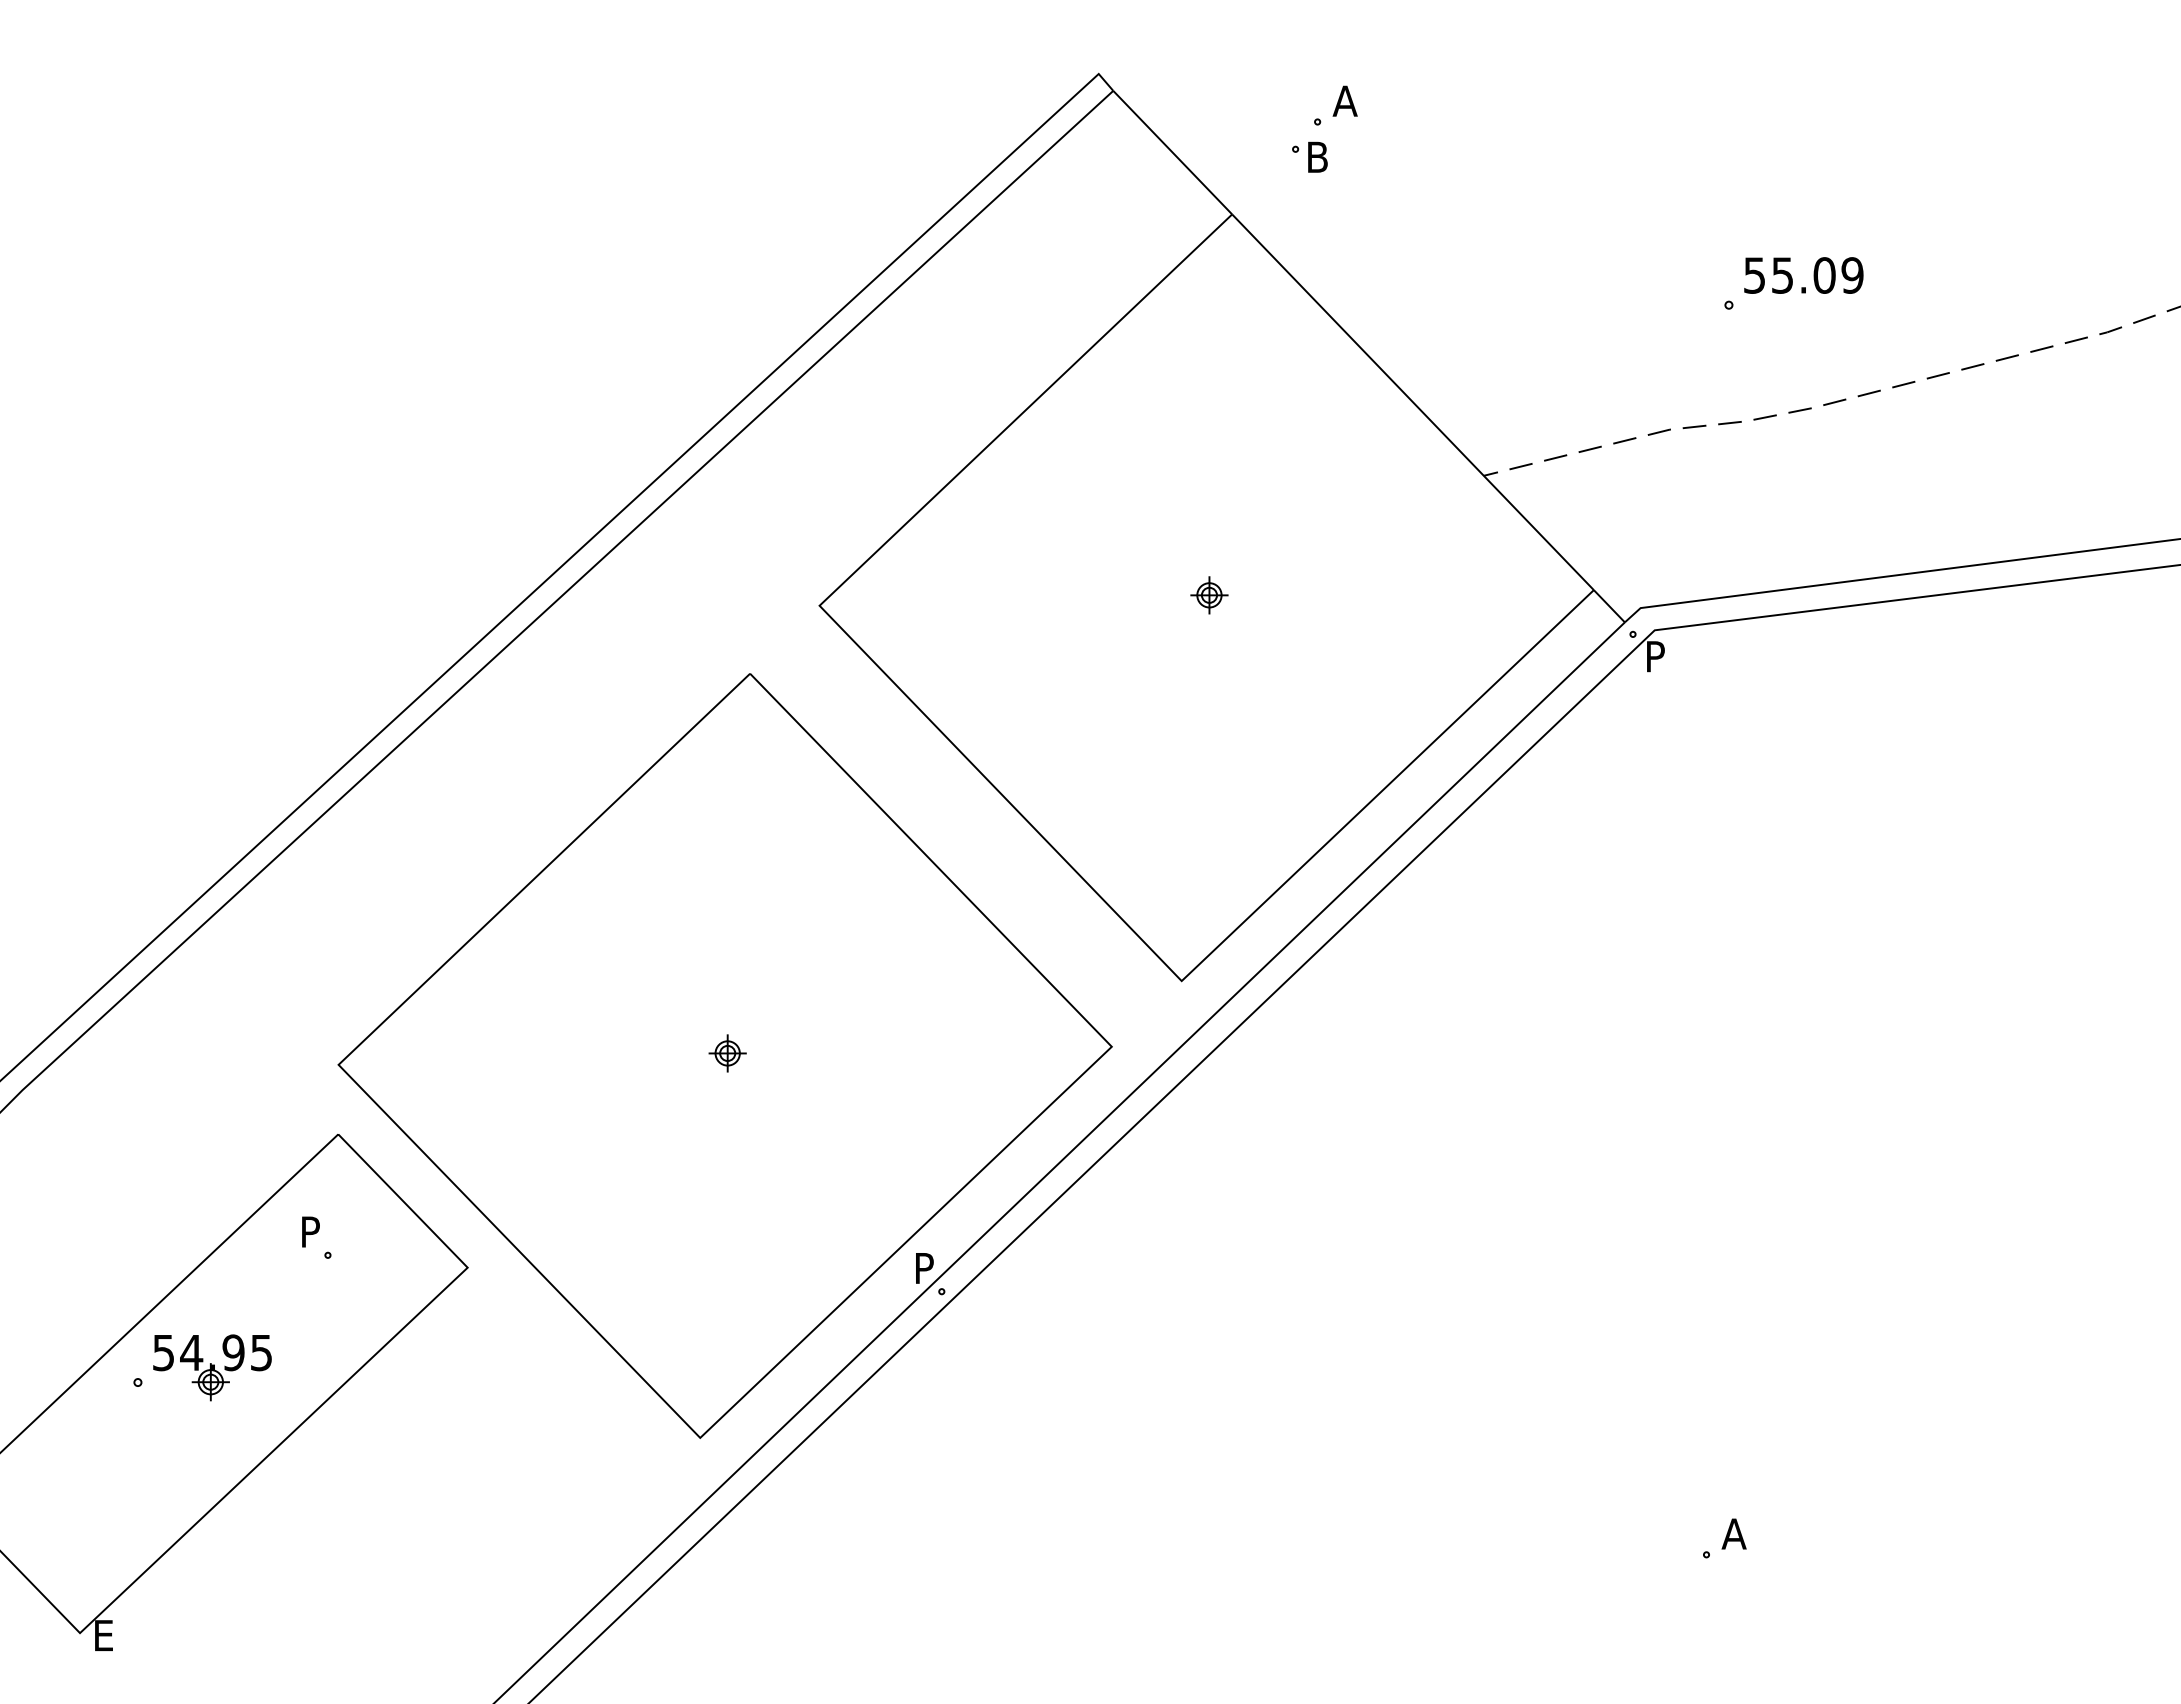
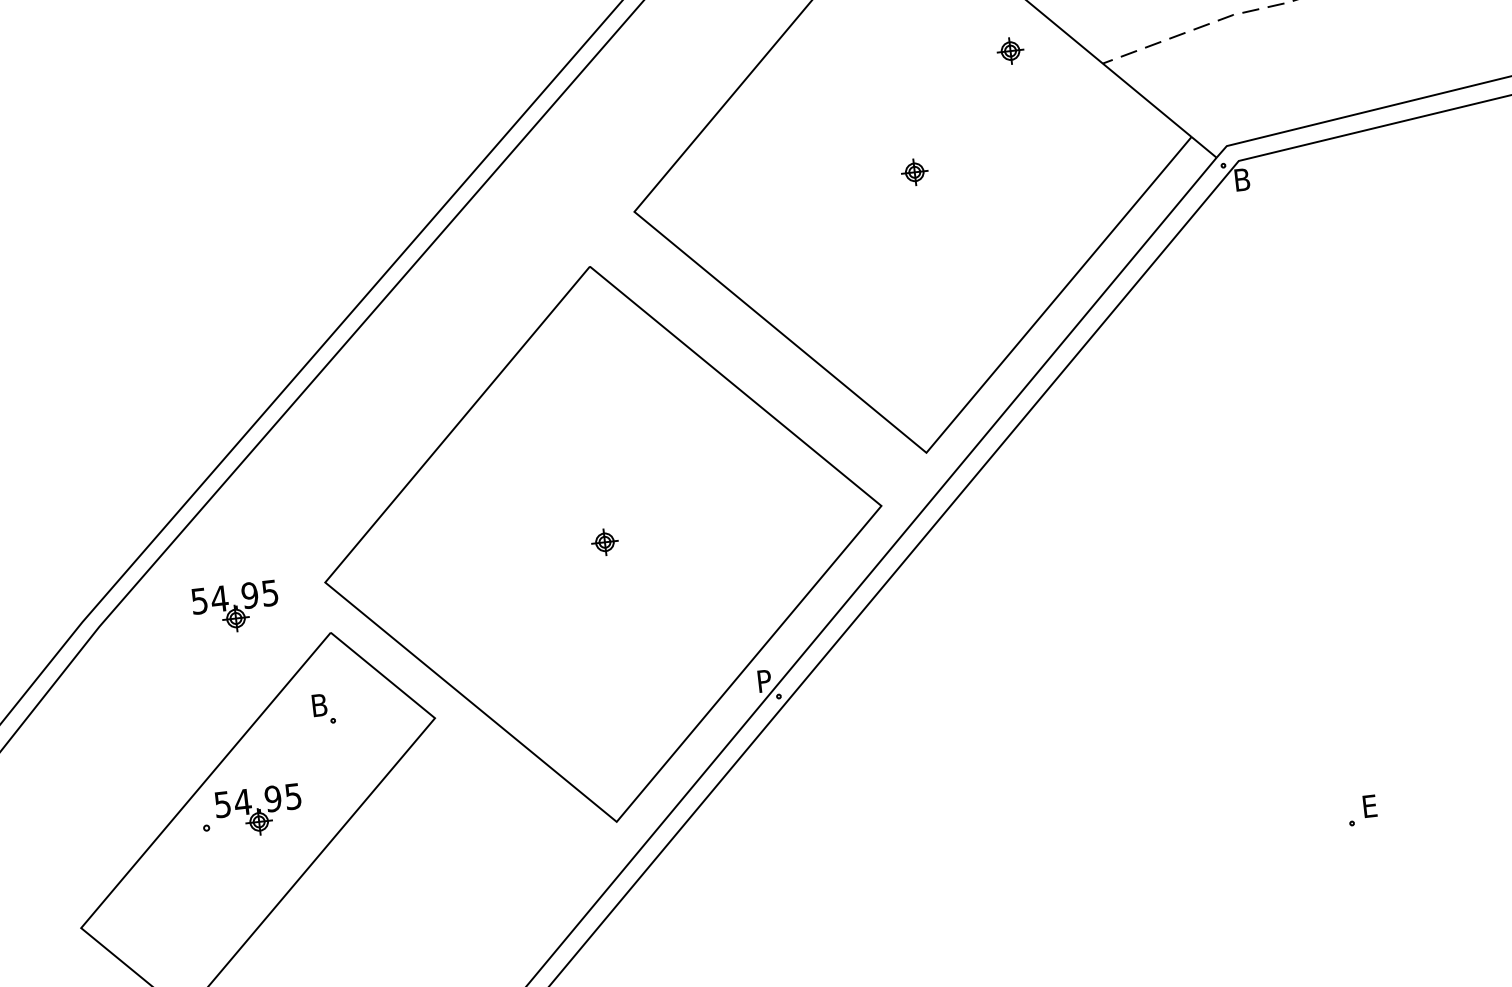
part: (1359, 444) -> (1010, 51), added
text: (1658, 656) -> (1243, 179), P -> B
part: (212, 1085) -> (236, 607), added
text: (313, 1231) -> (320, 704), P -> B
text: (1733, 1533) -> (1369, 805), A -> E

